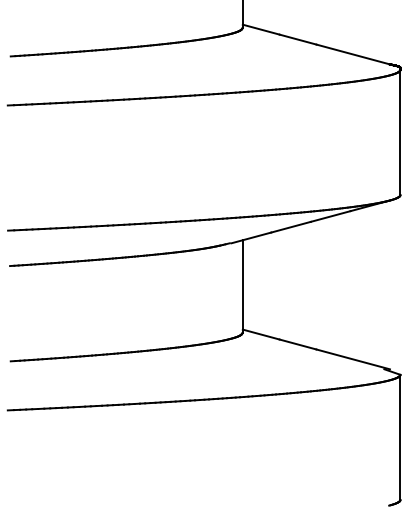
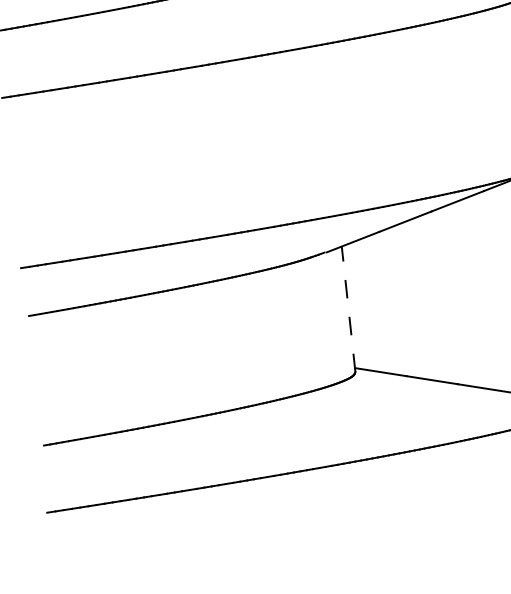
line: (242, 285) -> (348, 308), solid -> dashed

